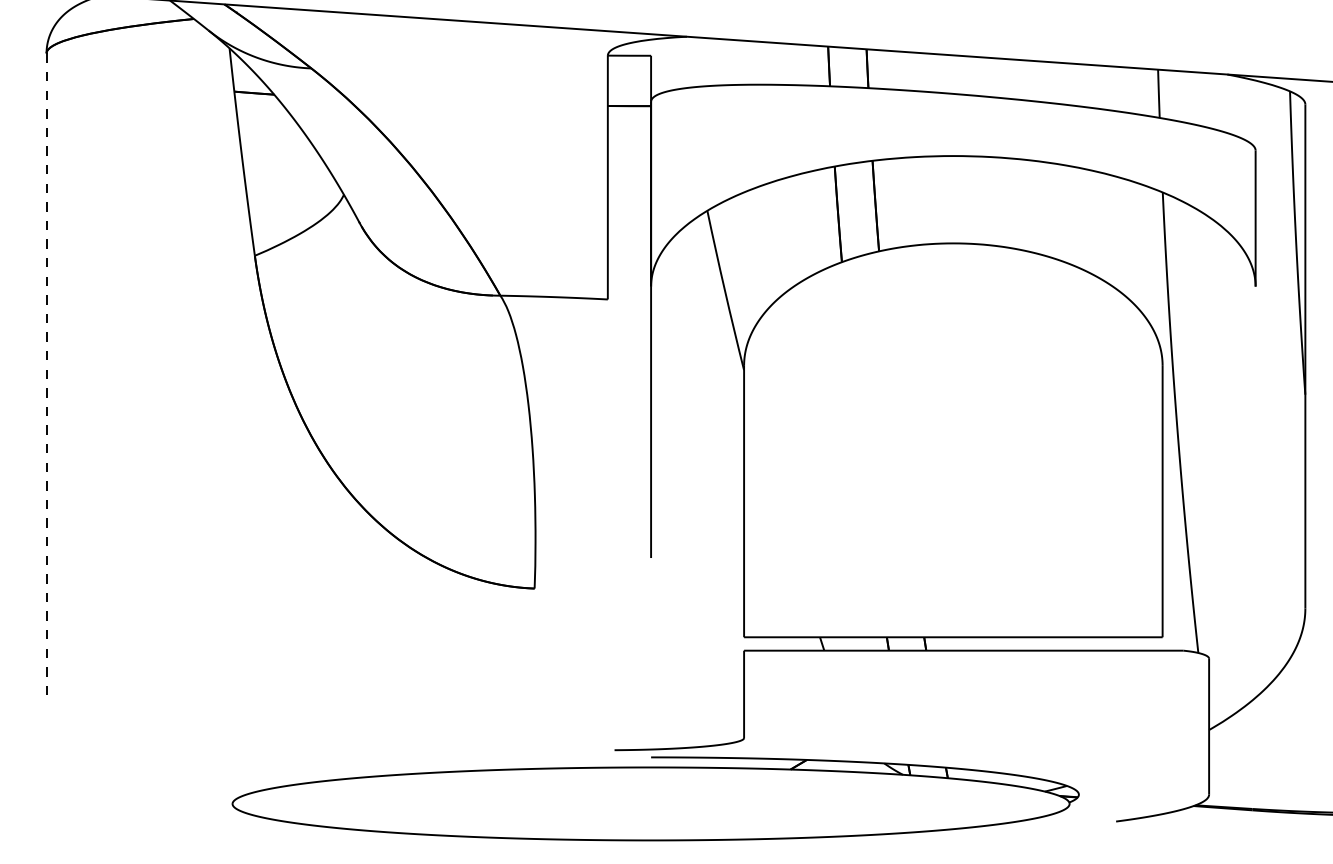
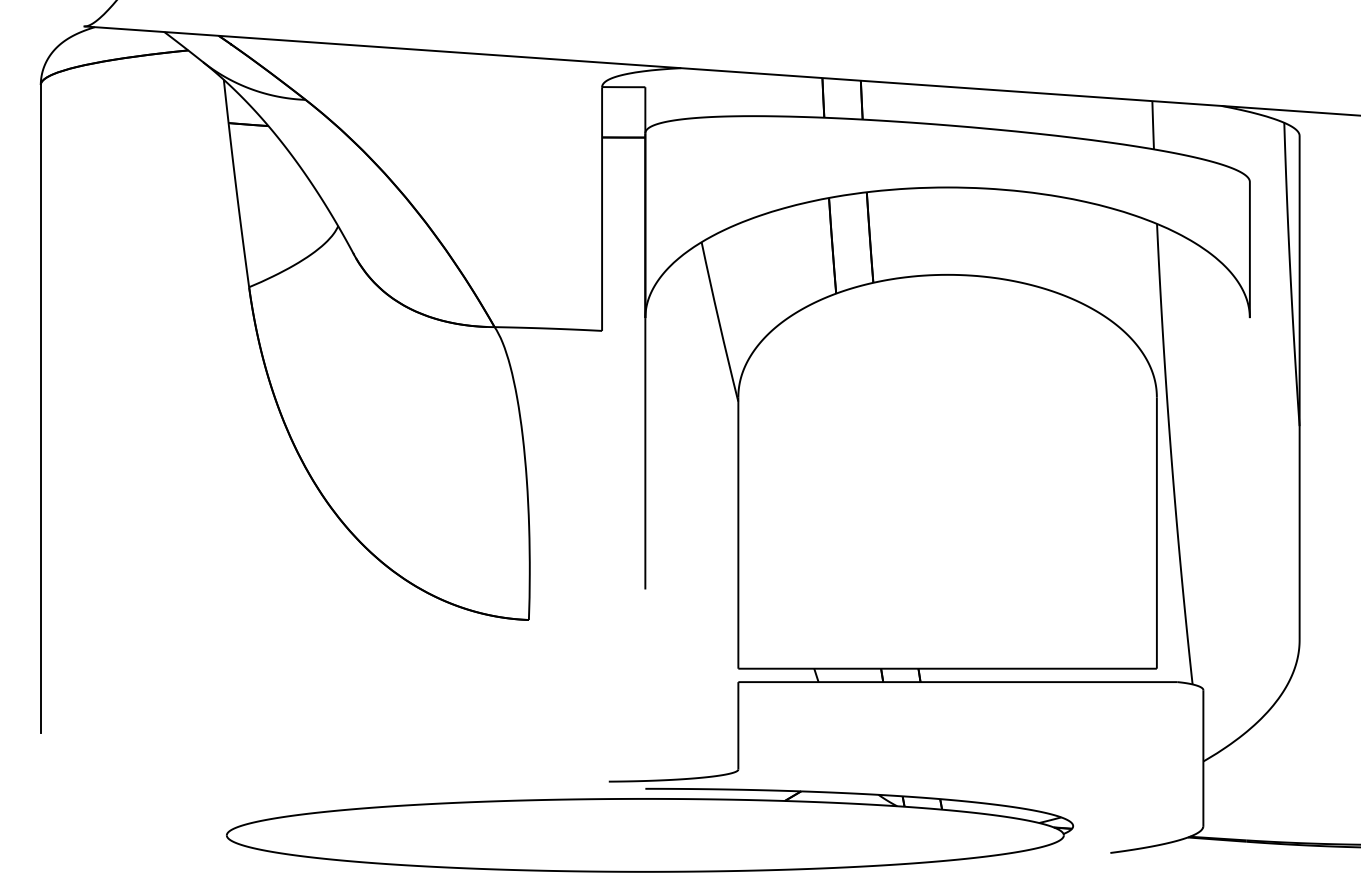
line: (46, 378) -> (40, 409), dashed -> solid

